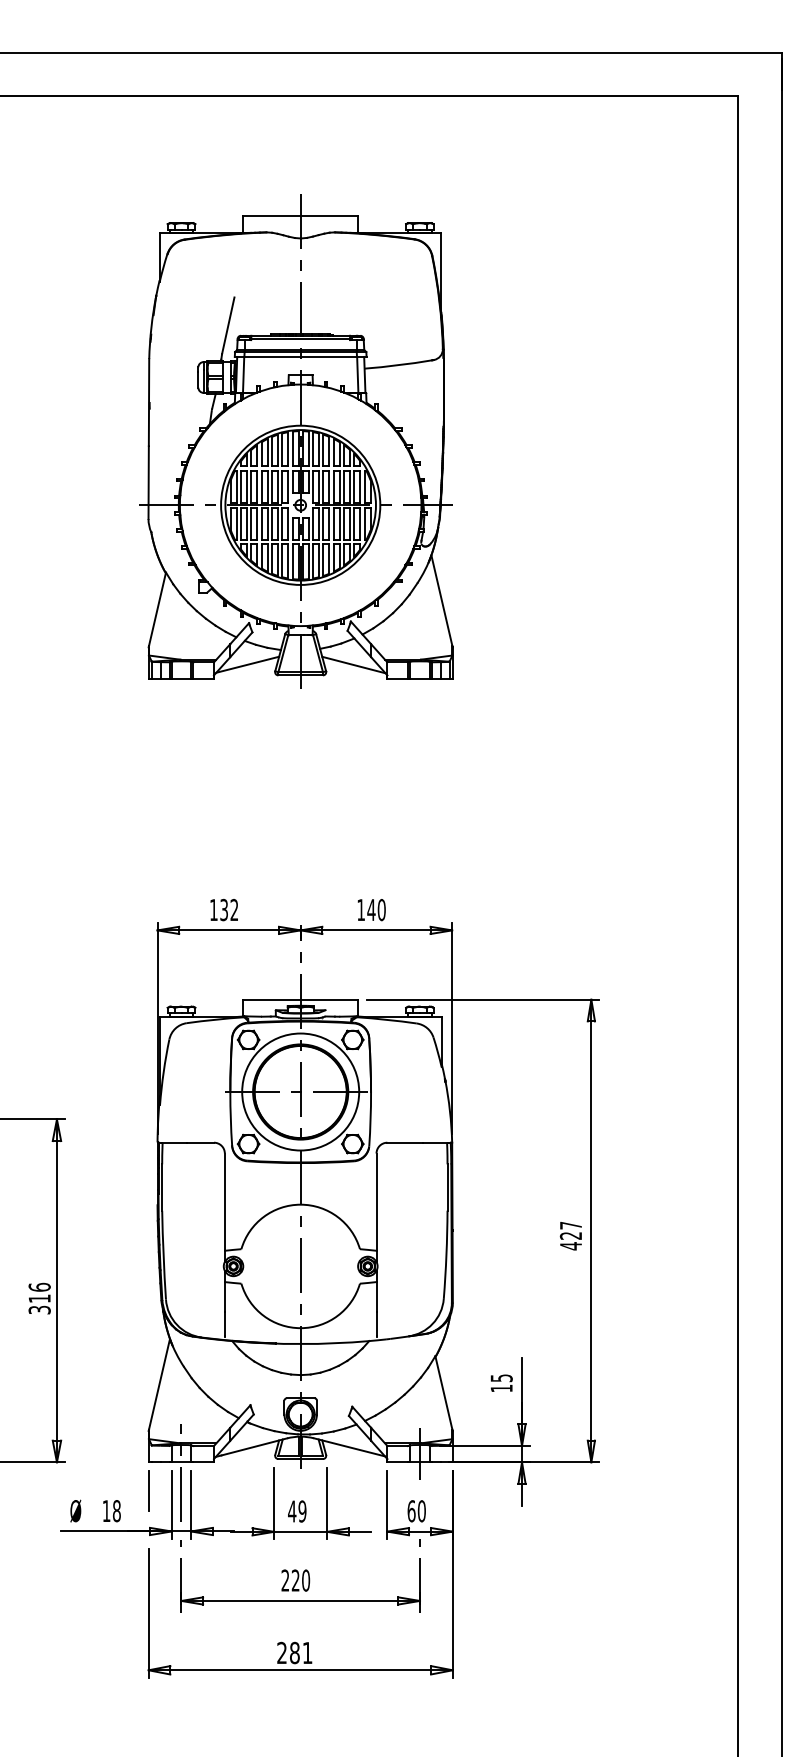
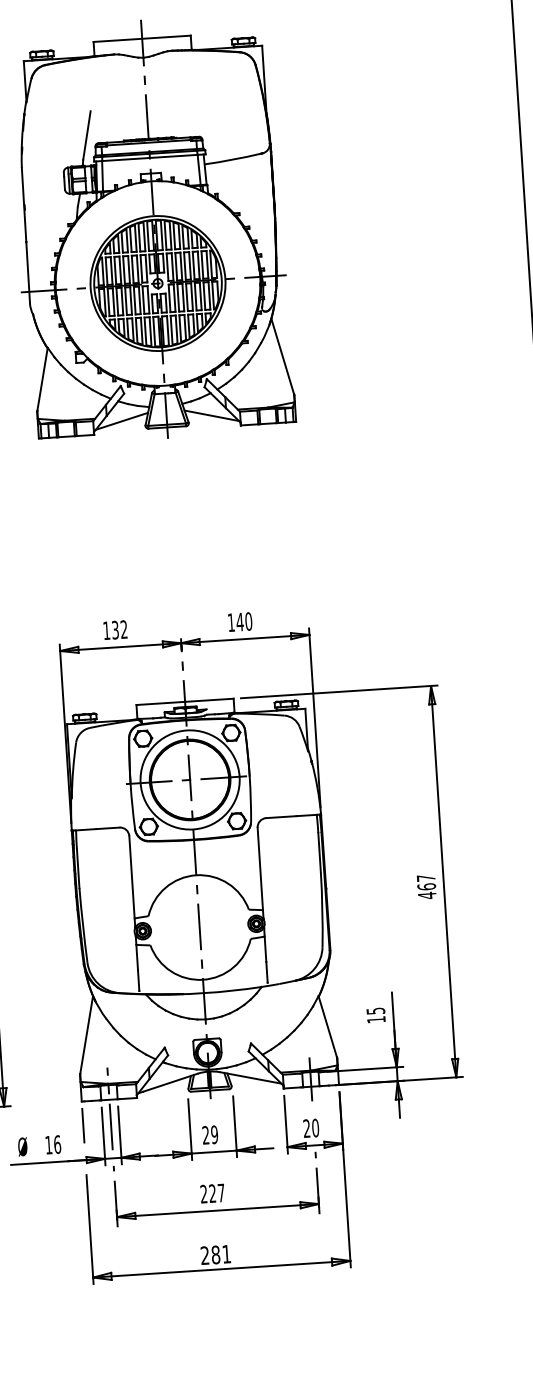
text: (570, 1235) -> (426, 886), 427 -> 467
text: (116, 1510) -> (57, 1144), 18 -> 16
text: (292, 1511) -> (206, 1135), 49 -> 29
text: (411, 1511) -> (306, 1128), 60 -> 20
text: (306, 1580) -> (221, 1192), 220 -> 227

